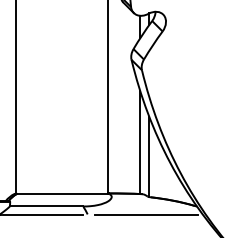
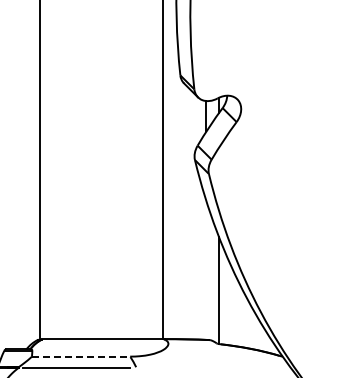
line: (140, 142) -> (206, 270), removed
line: (46, 206) -> (81, 356), solid -> dashed
line: (146, 214) -> (214, 367), removed

